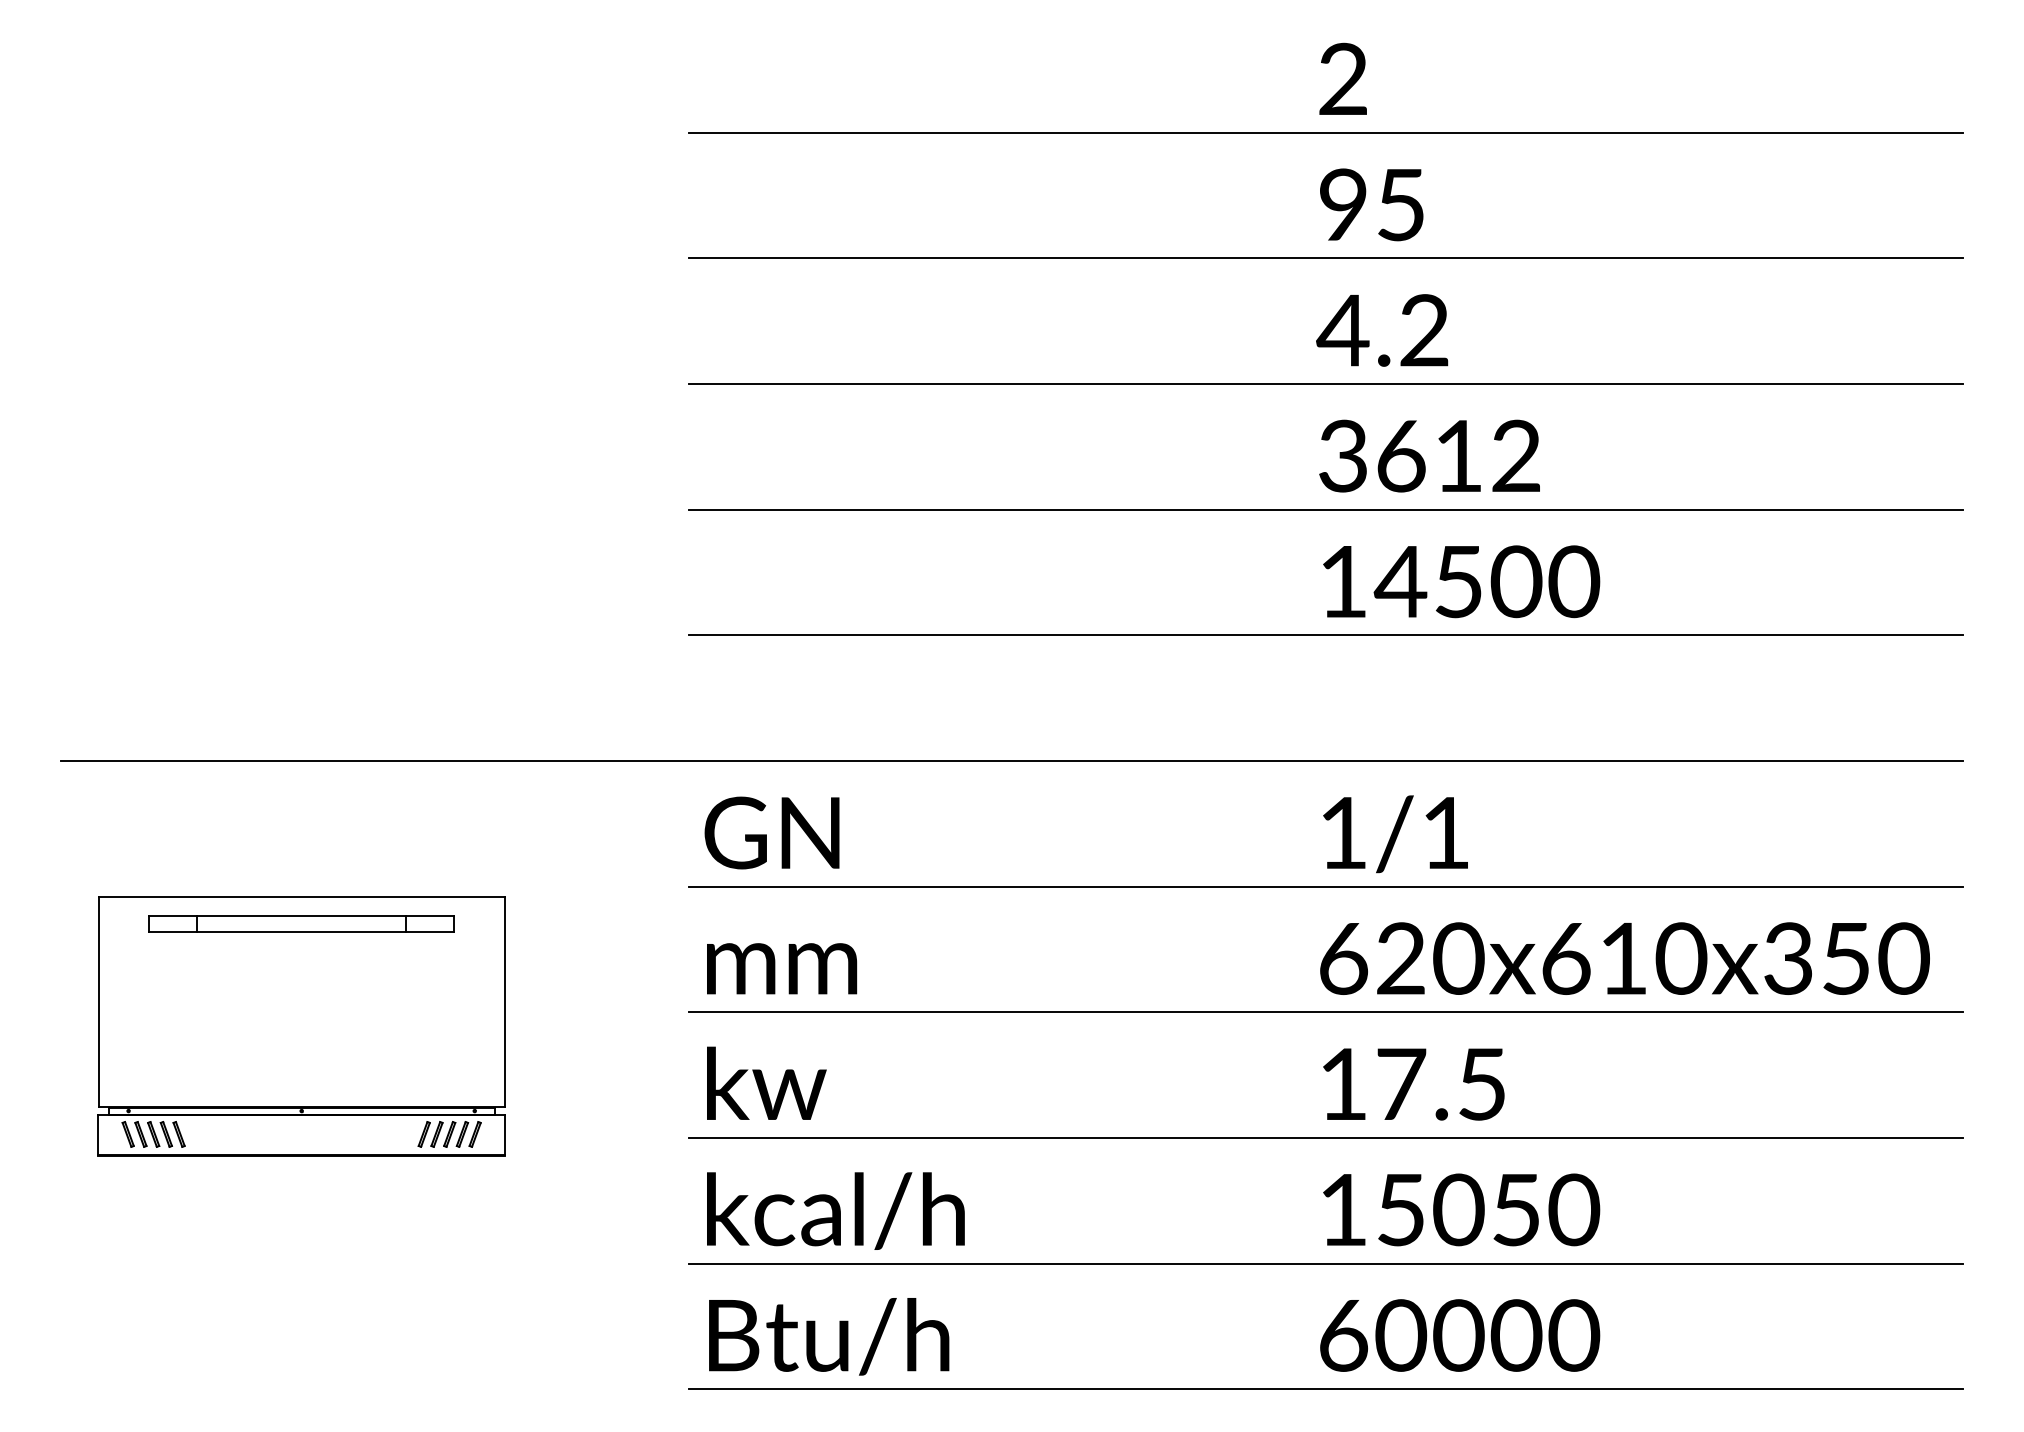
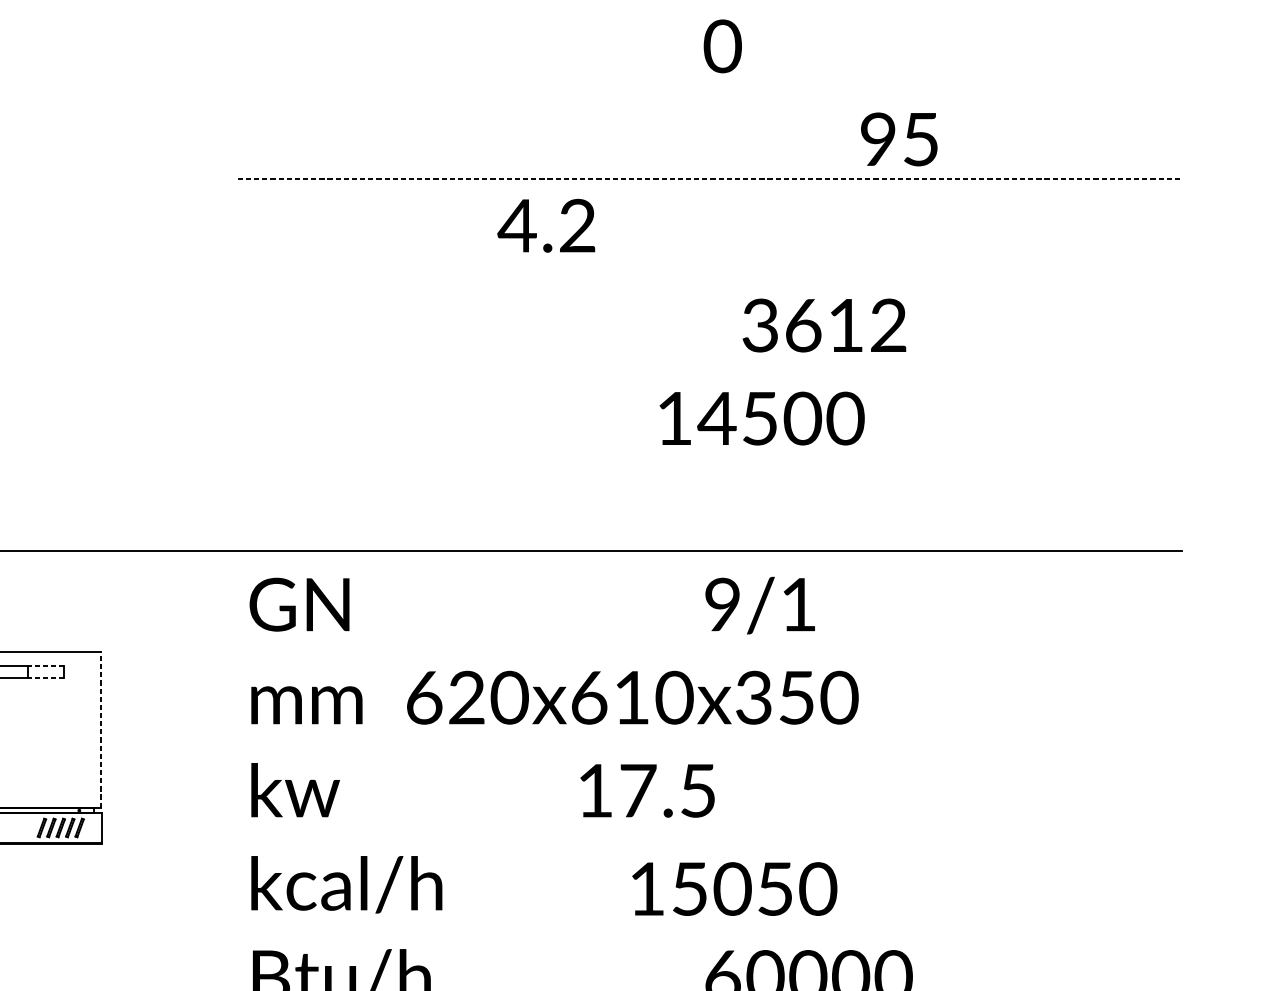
text: (1343, 79) -> (722, 46), 2 -> 0
line: (1325, 132) -> (709, 85), removed
text: (1371, 204) -> (899, 139), moved
line: (1326, 258) -> (710, 179), solid -> dashed
text: (1382, 330) -> (546, 225), moved
line: (1325, 384) -> (709, 272), removed
text: (1429, 455) -> (824, 325), moved
line: (1325, 509) -> (709, 365), removed
text: (1461, 581) -> (762, 418), moved
line: (1325, 635) -> (709, 458), removed
text: (1343, 832) -> (722, 604), 1/1 -> 9/1
line: (1325, 886) -> (709, 644), removed
line: (429, 916) -> (45, 666), solid -> dashed
line: (429, 932) -> (45, 678), solid -> dashed
text: (1624, 958) -> (632, 697), moved
line: (504, 1002) -> (101, 730), solid -> dashed
line: (1325, 1012) -> (709, 737), removed
text: (1413, 1084) -> (647, 790), moved
line: (1325, 1137) -> (709, 830), removed
text: (1461, 1209) -> (734, 888), moved
line: (1325, 1263) -> (709, 923), removed

